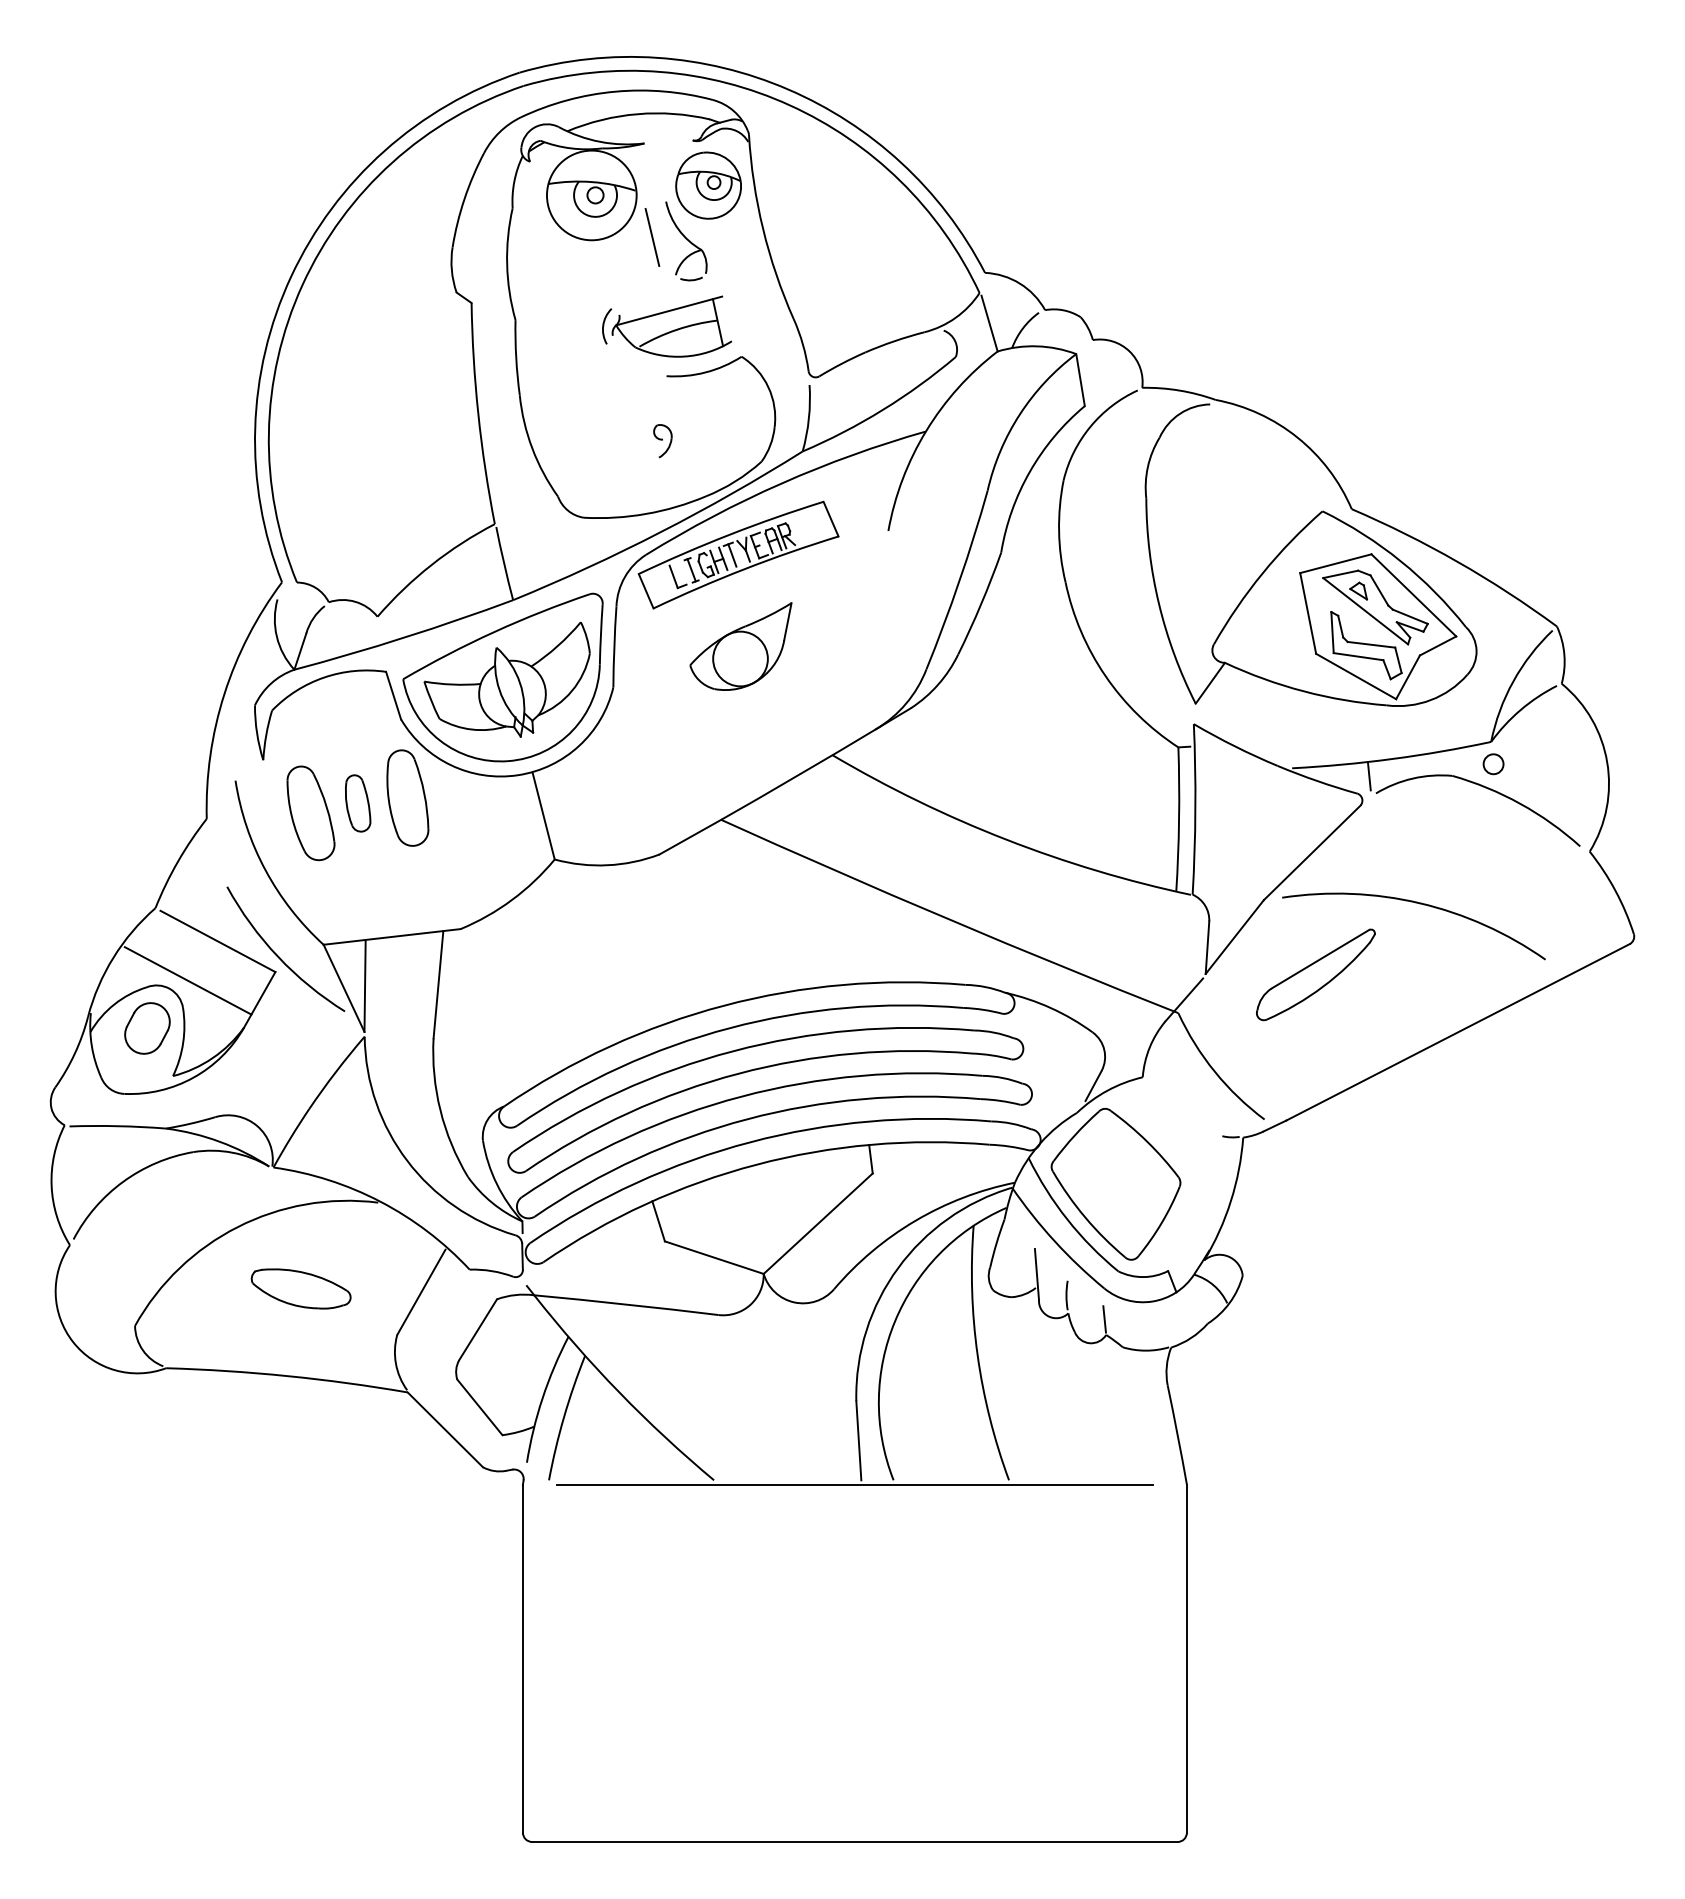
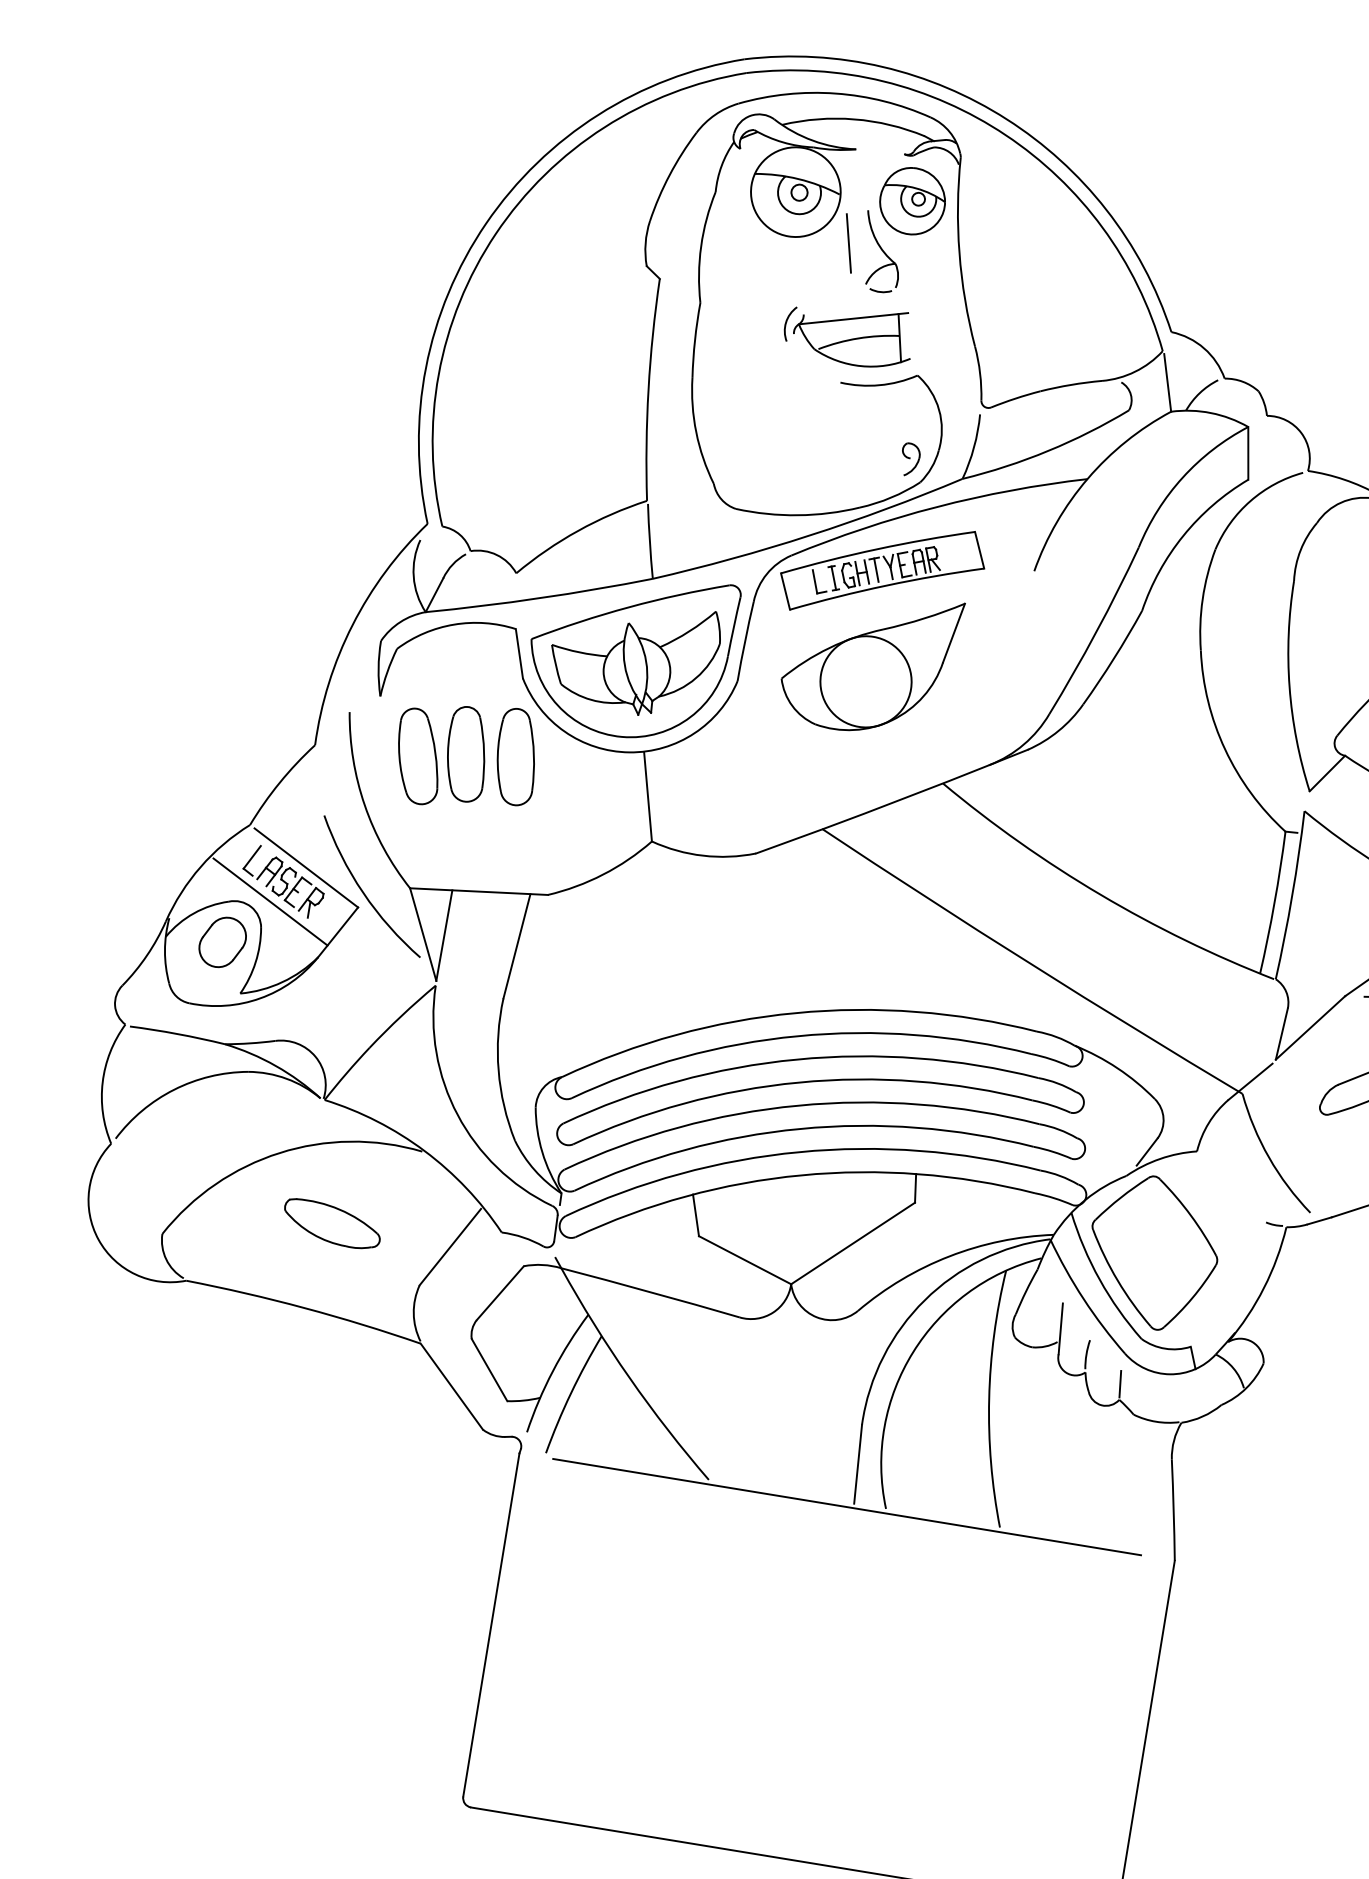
part: (662, 441) -> (909, 460), moved
part: (740, 646) -> (869, 661), size x1.67
part: (357, 803) -> (466, 754), size x1.67
part: (197, 958) -> (283, 881), added

